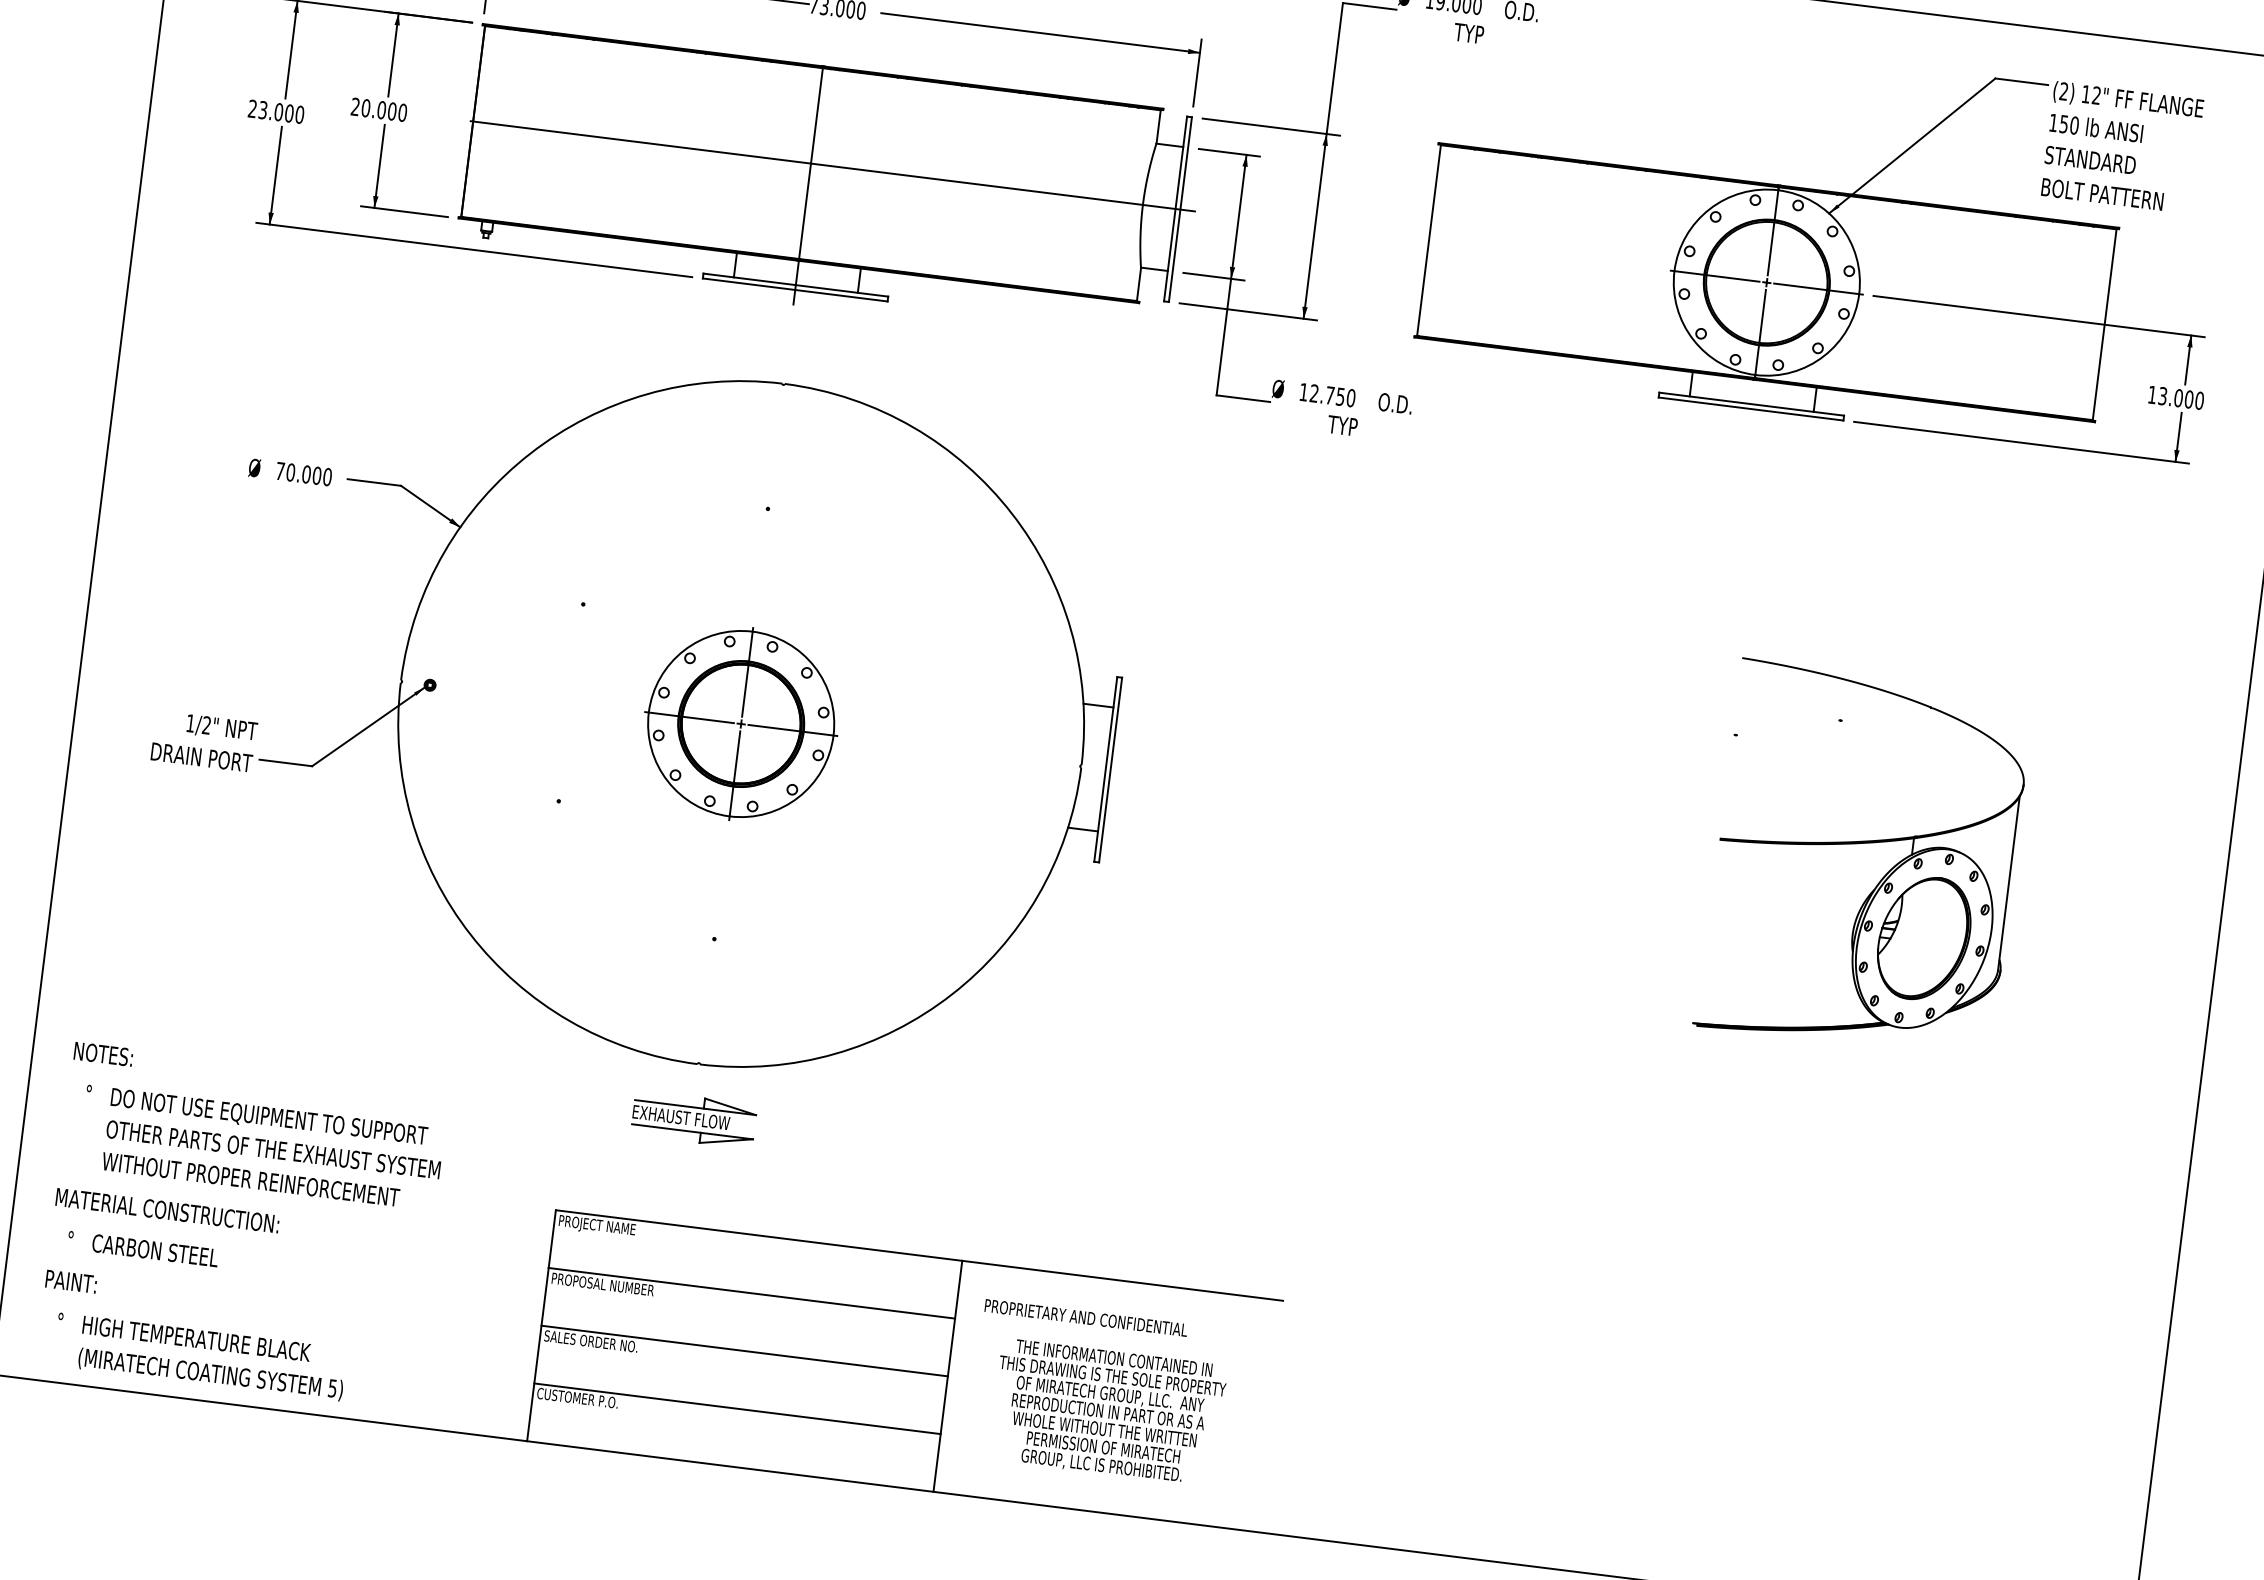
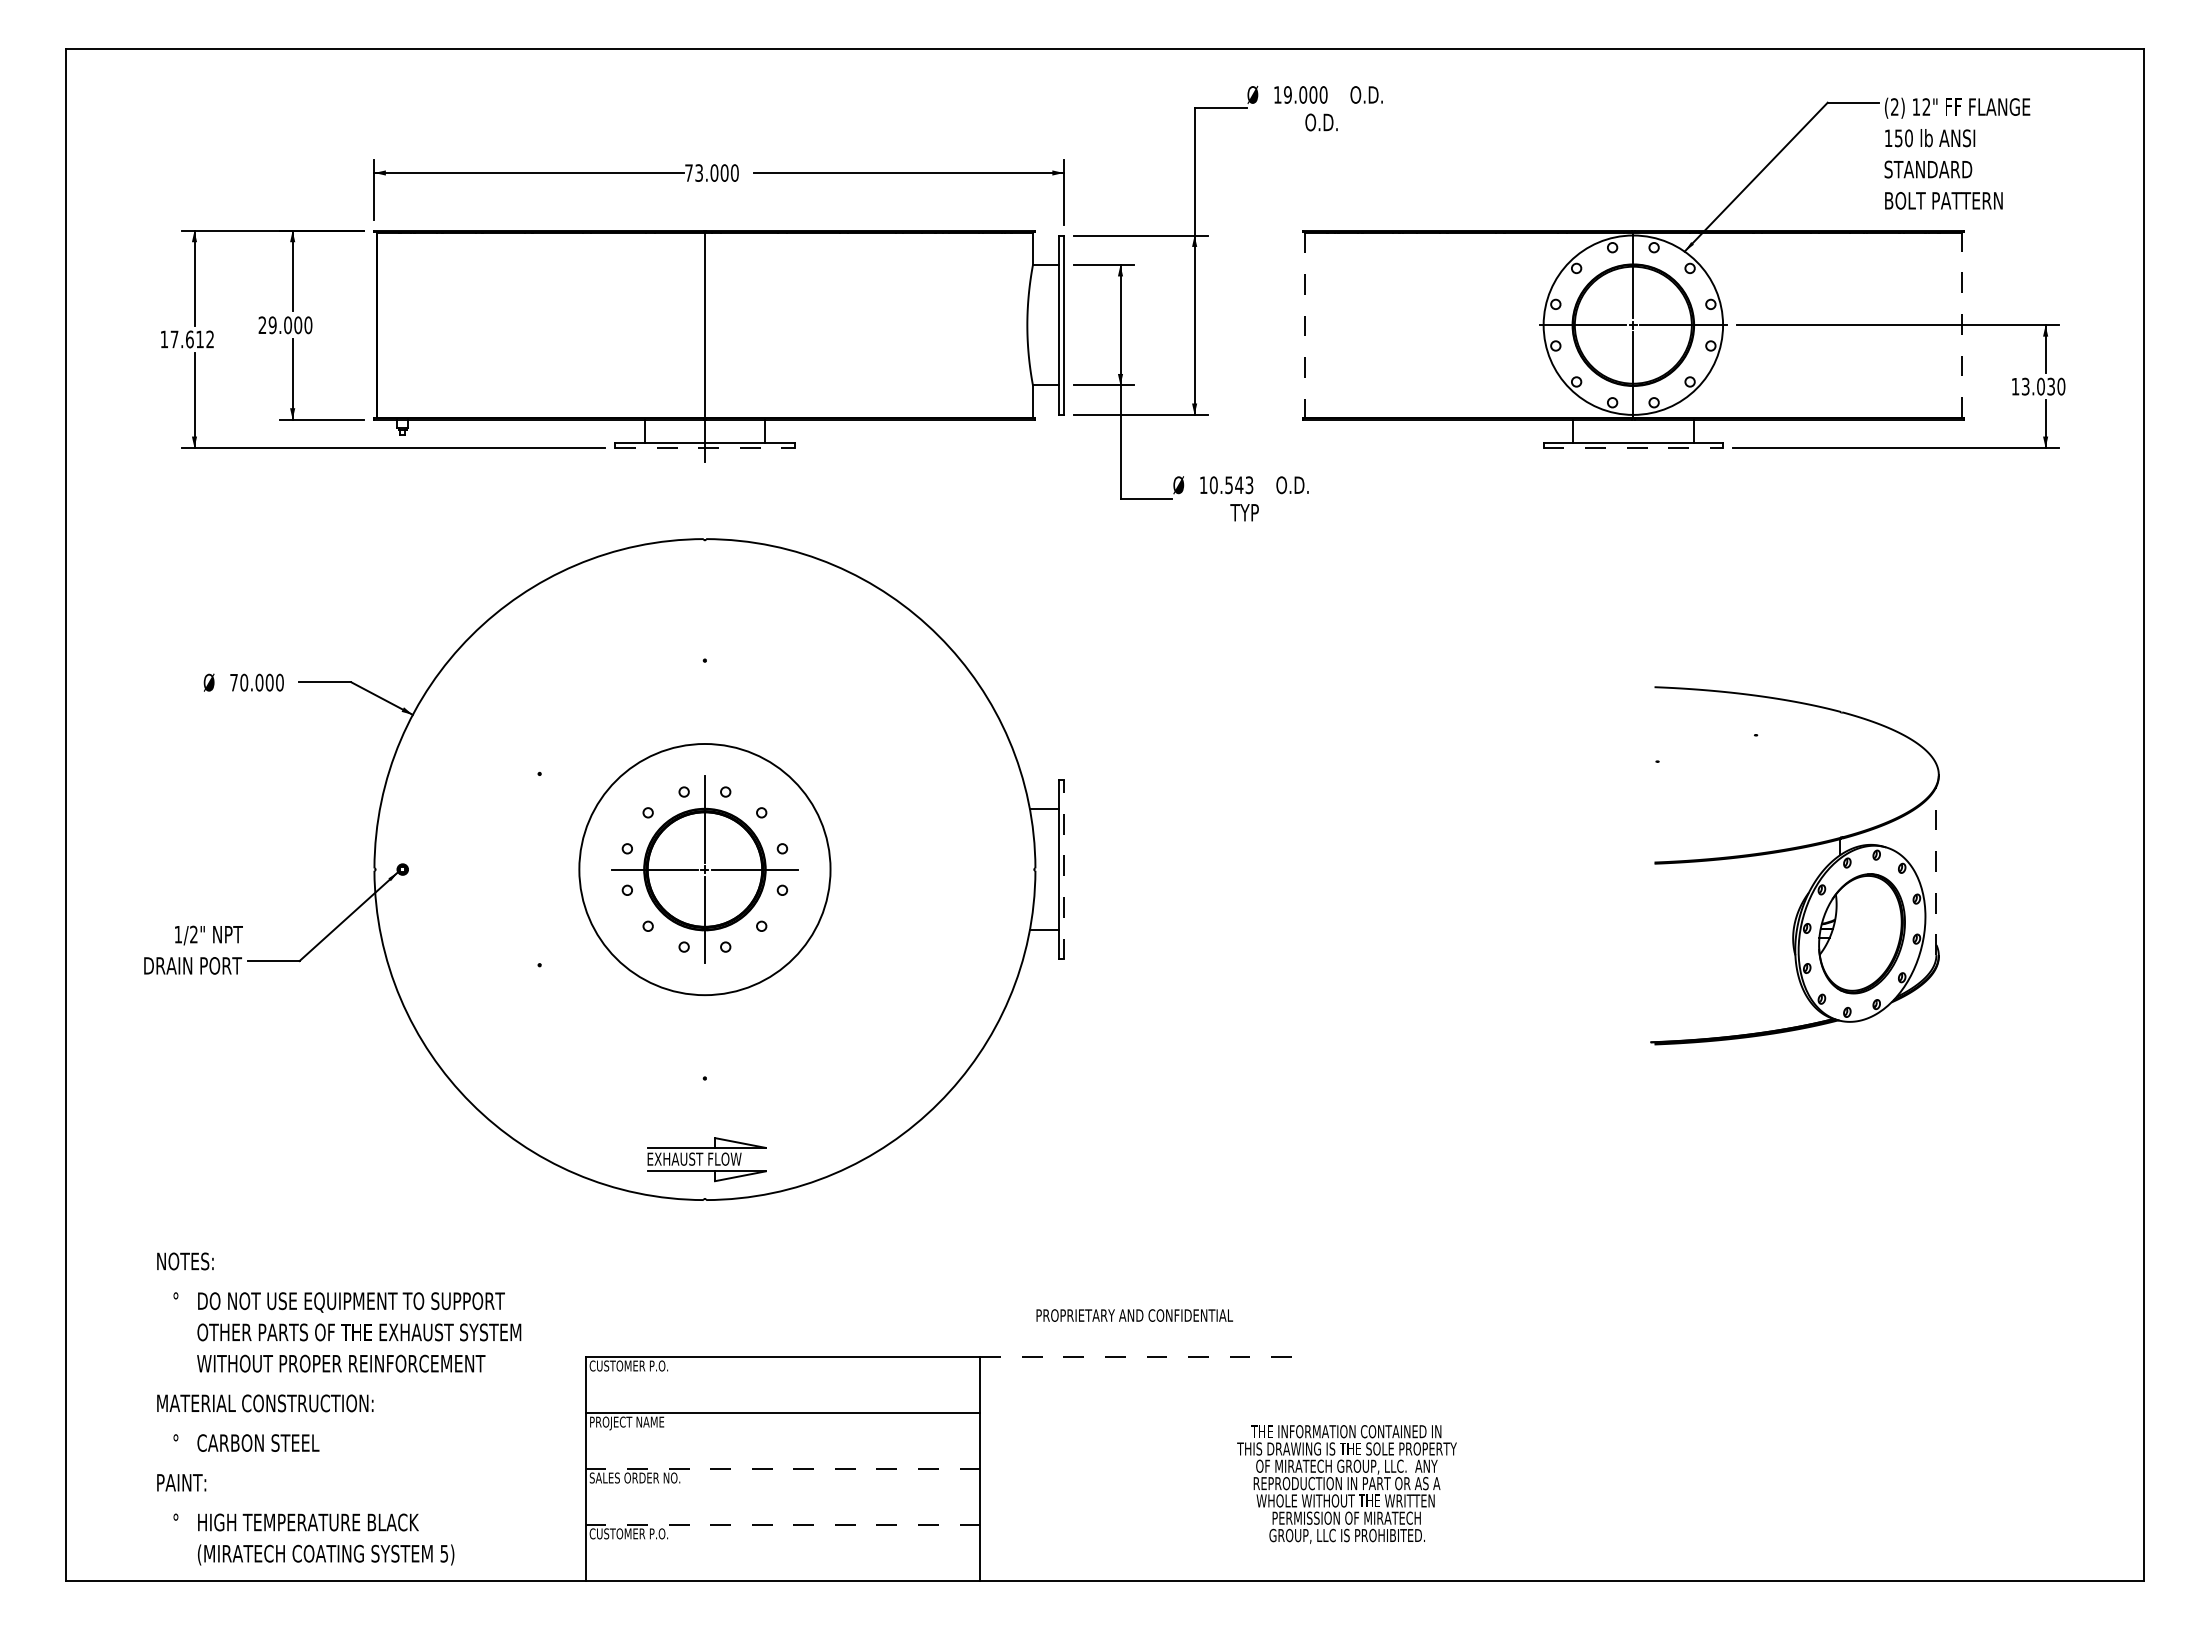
text: (1470, 33) -> (1320, 122), TYP -> O.D.
text: (365, 108) -> (272, 325), 20.000 -> 29.000
text: (276, 111) -> (187, 339), 23.000 -> 17.612
line: (832, 166) -> (725, 325), removed
line: (1429, 240) -> (1305, 325), solid -> dashed
line: (794, 289) -> (704, 447), solid -> dashed
line: (2104, 325) -> (1961, 325), solid -> dashed
text: (1332, 396) -> (1231, 485), 12.750 -> 10.543
text: (2189, 399) -> (2051, 386), 13.000 -> 13.030
line: (1751, 408) -> (1633, 447), solid -> dashed
circle: (740, 723) -> (704, 869), size x1.4
line: (1110, 769) -> (1063, 869), solid -> dashed
line: (2009, 882) -> (1936, 870), solid -> dashed
part: (693, 1119) -> (706, 1159), moved
text: (243, 1225) -> (339, 1408), moved
text: (598, 1226) -> (628, 1367), PROJECT NAME -> CUSTOMER P.O.
line: (1123, 1280) -> (1136, 1356), solid -> dashed
text: (612, 1287) -> (648, 1423), PROPOSAL NUMBER -> PROJECT NAME
text: (1086, 1317) -> (1134, 1315), moved
line: (744, 1350) -> (782, 1468), solid -> dashed
line: (738, 1408) -> (783, 1524), solid -> dashed
text: (1107, 1412) -> (1346, 1484), moved

